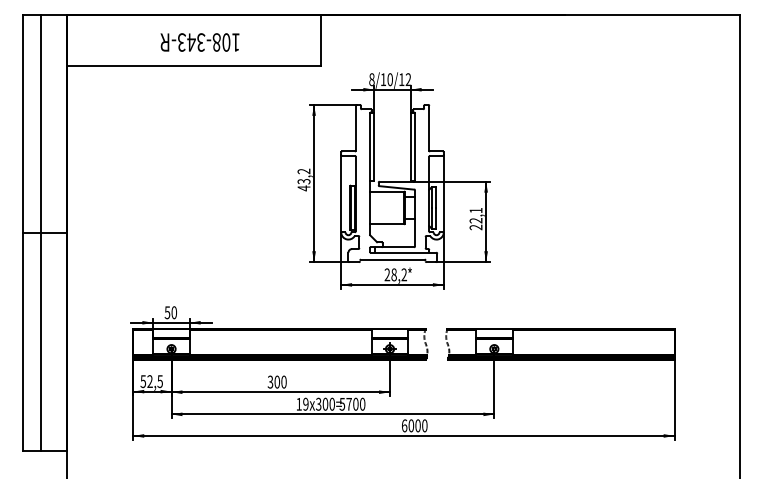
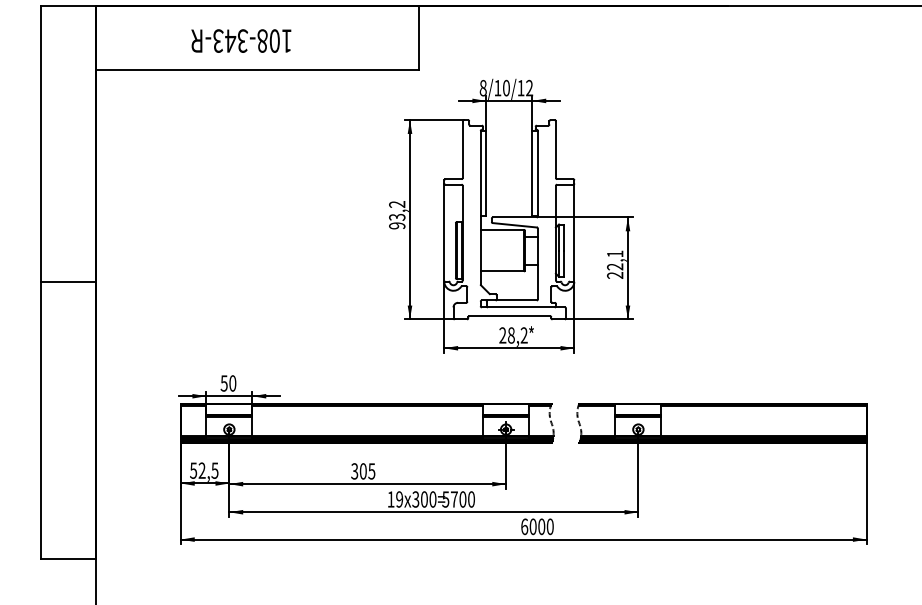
text: (199, 42) -> (240, 41), moved
text: (303, 188) -> (396, 226), 43,2 -> 93,2
line: (41, 232) -> (64, 281), removed
text: (283, 381) -> (371, 470), 300 -> 305

